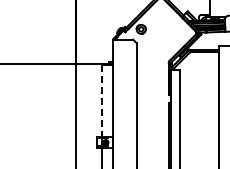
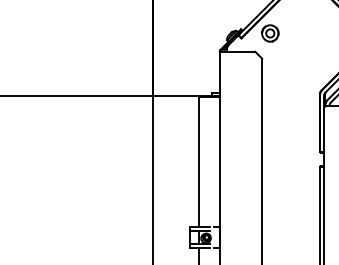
line: (101, 100) -> (198, 162), dashed -> solid

